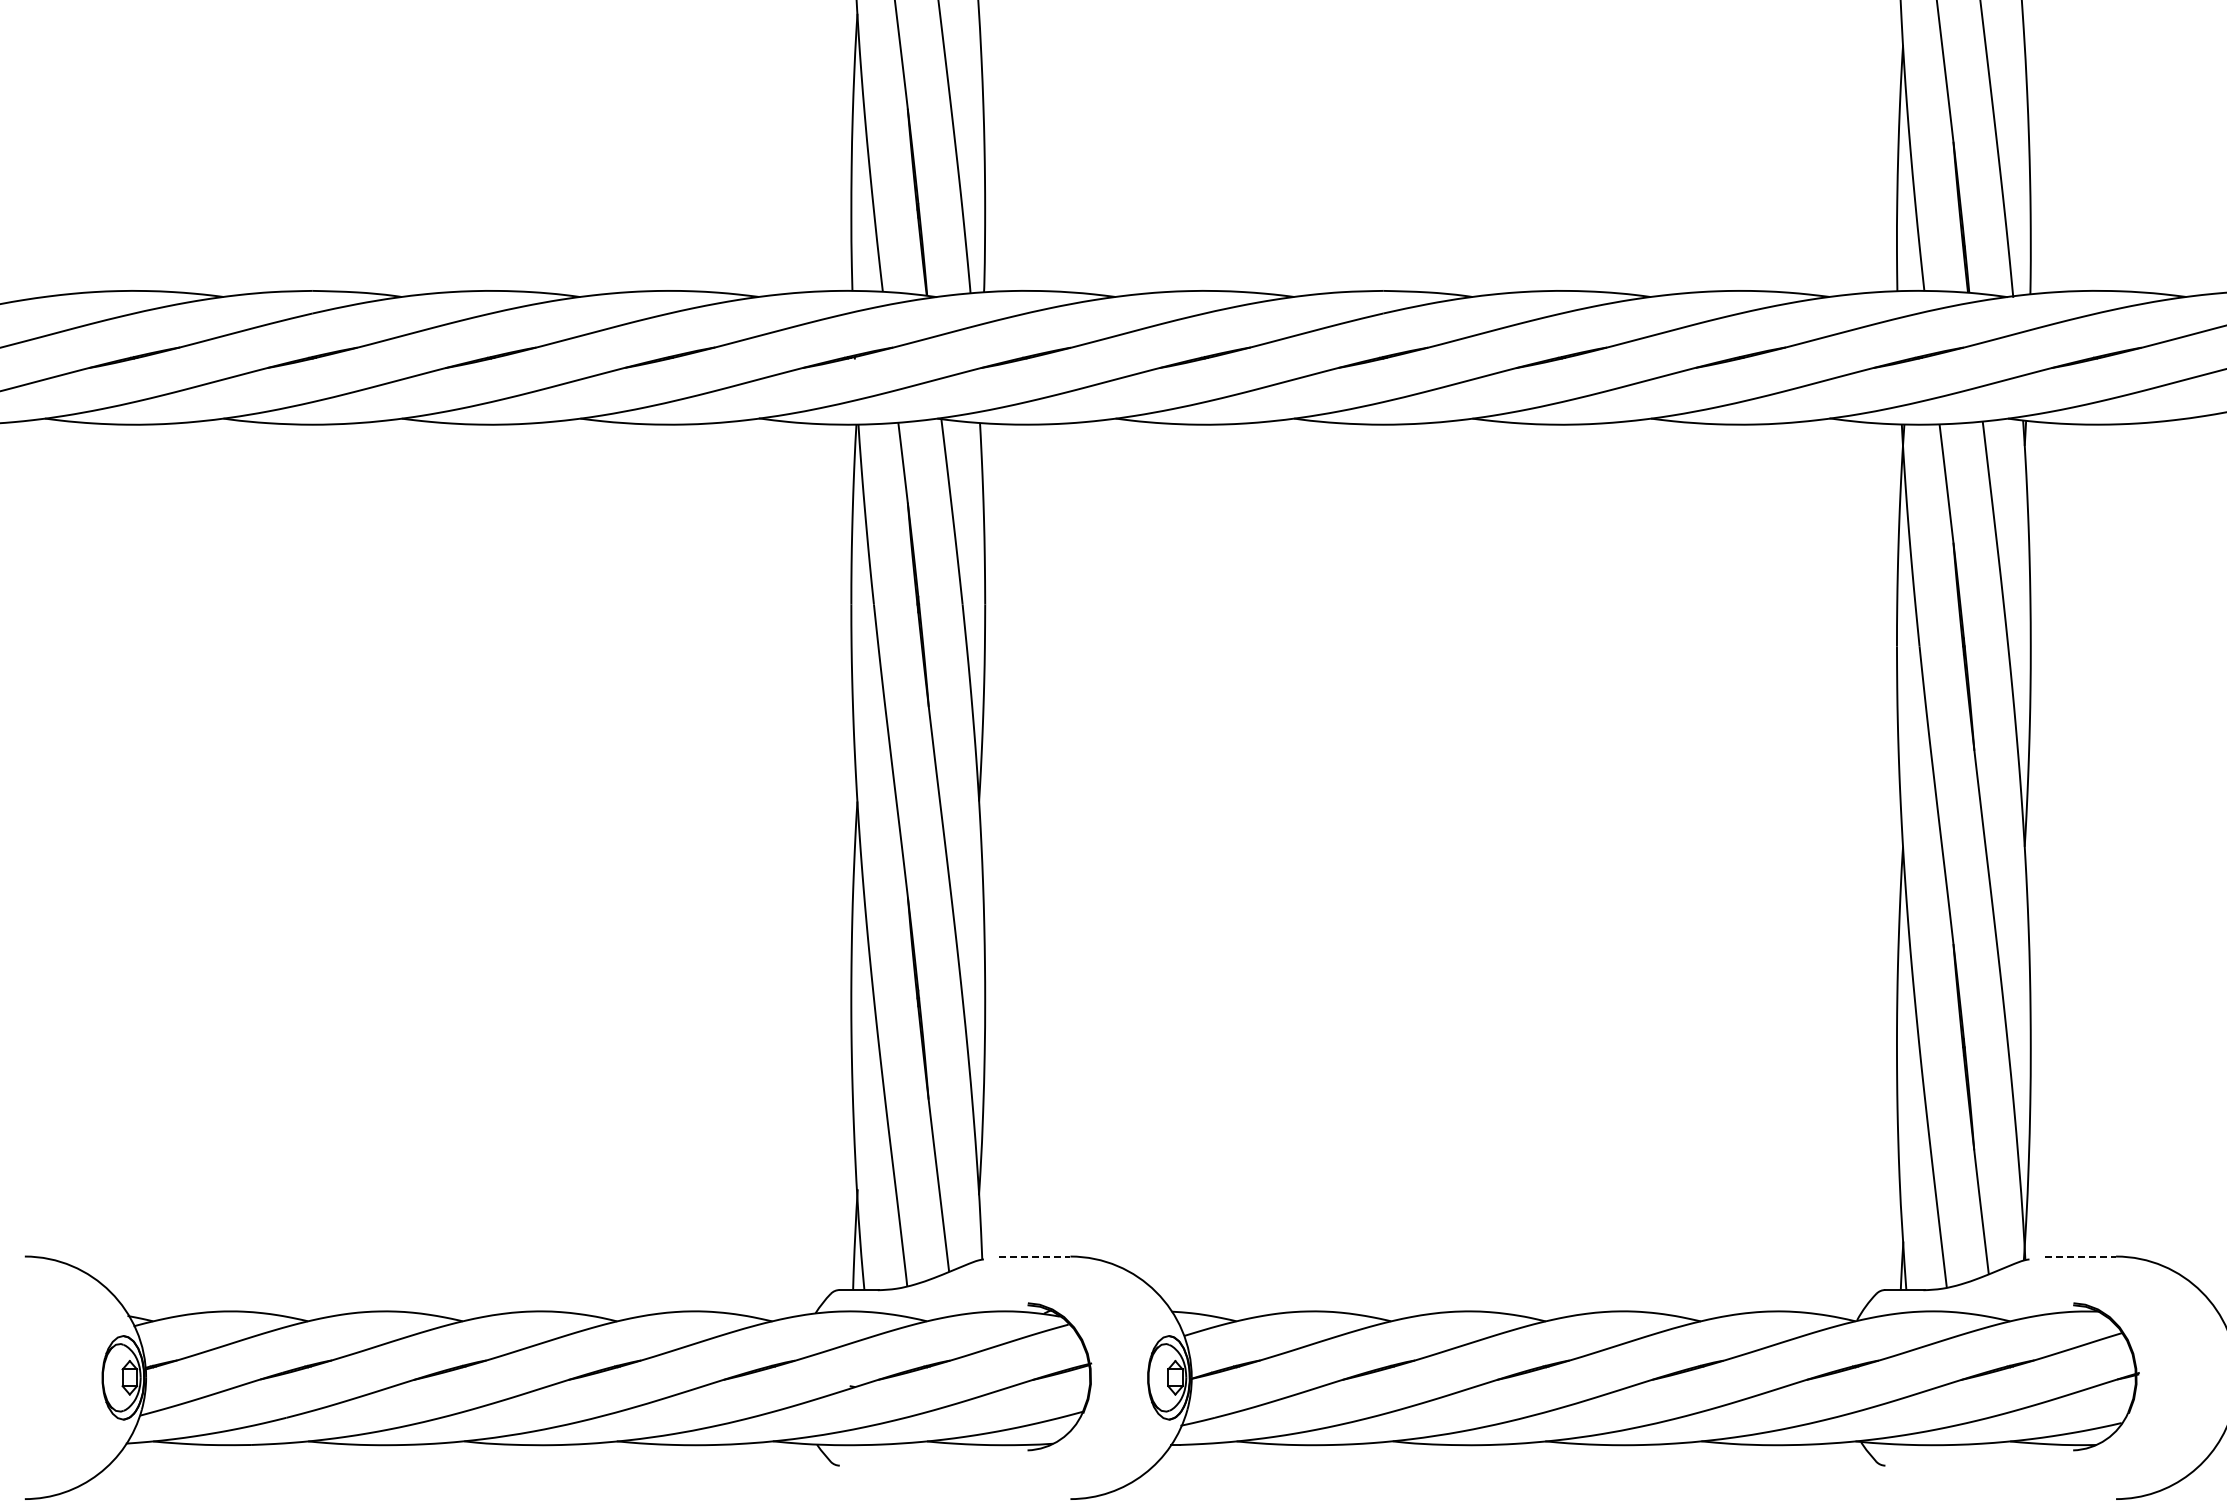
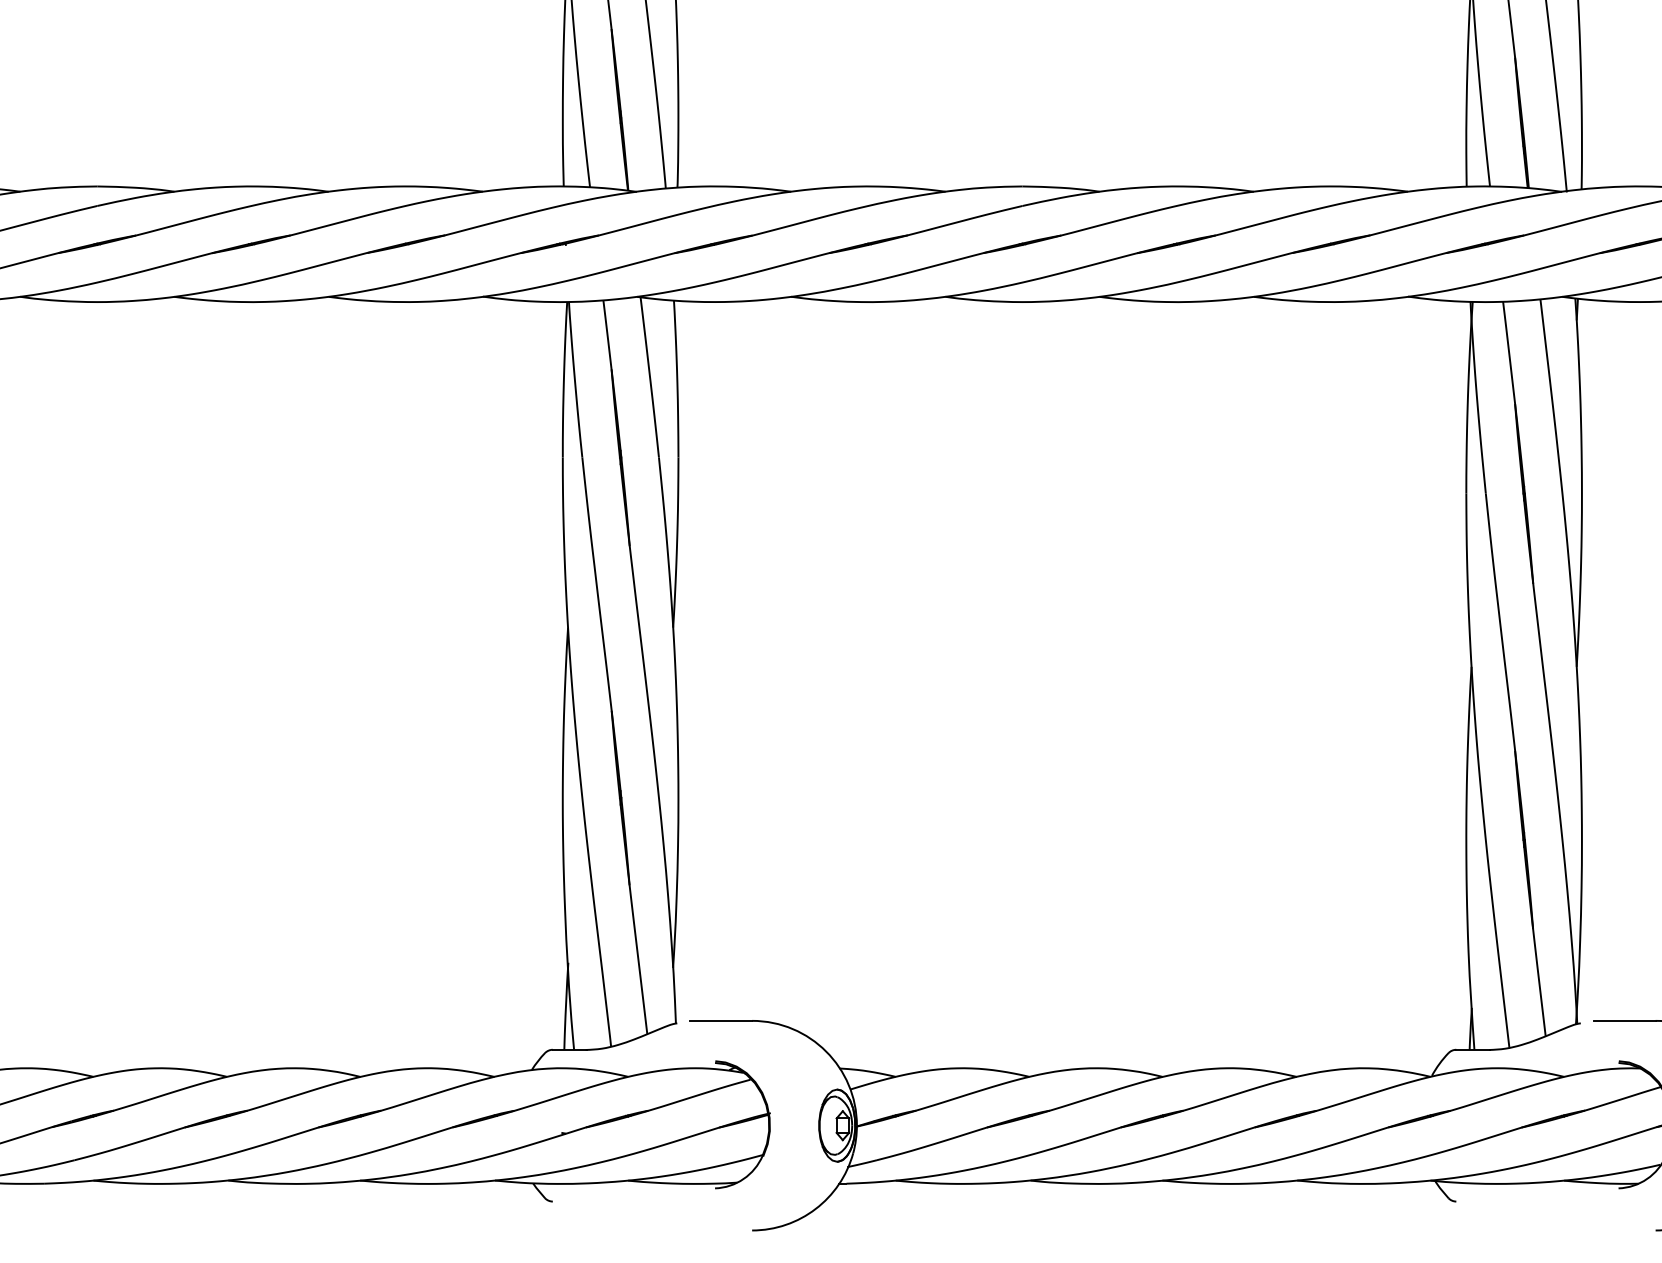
line: (1034, 1256) -> (721, 1020), dashed -> solid
line: (2080, 1256) -> (1624, 1020), dashed -> solid

